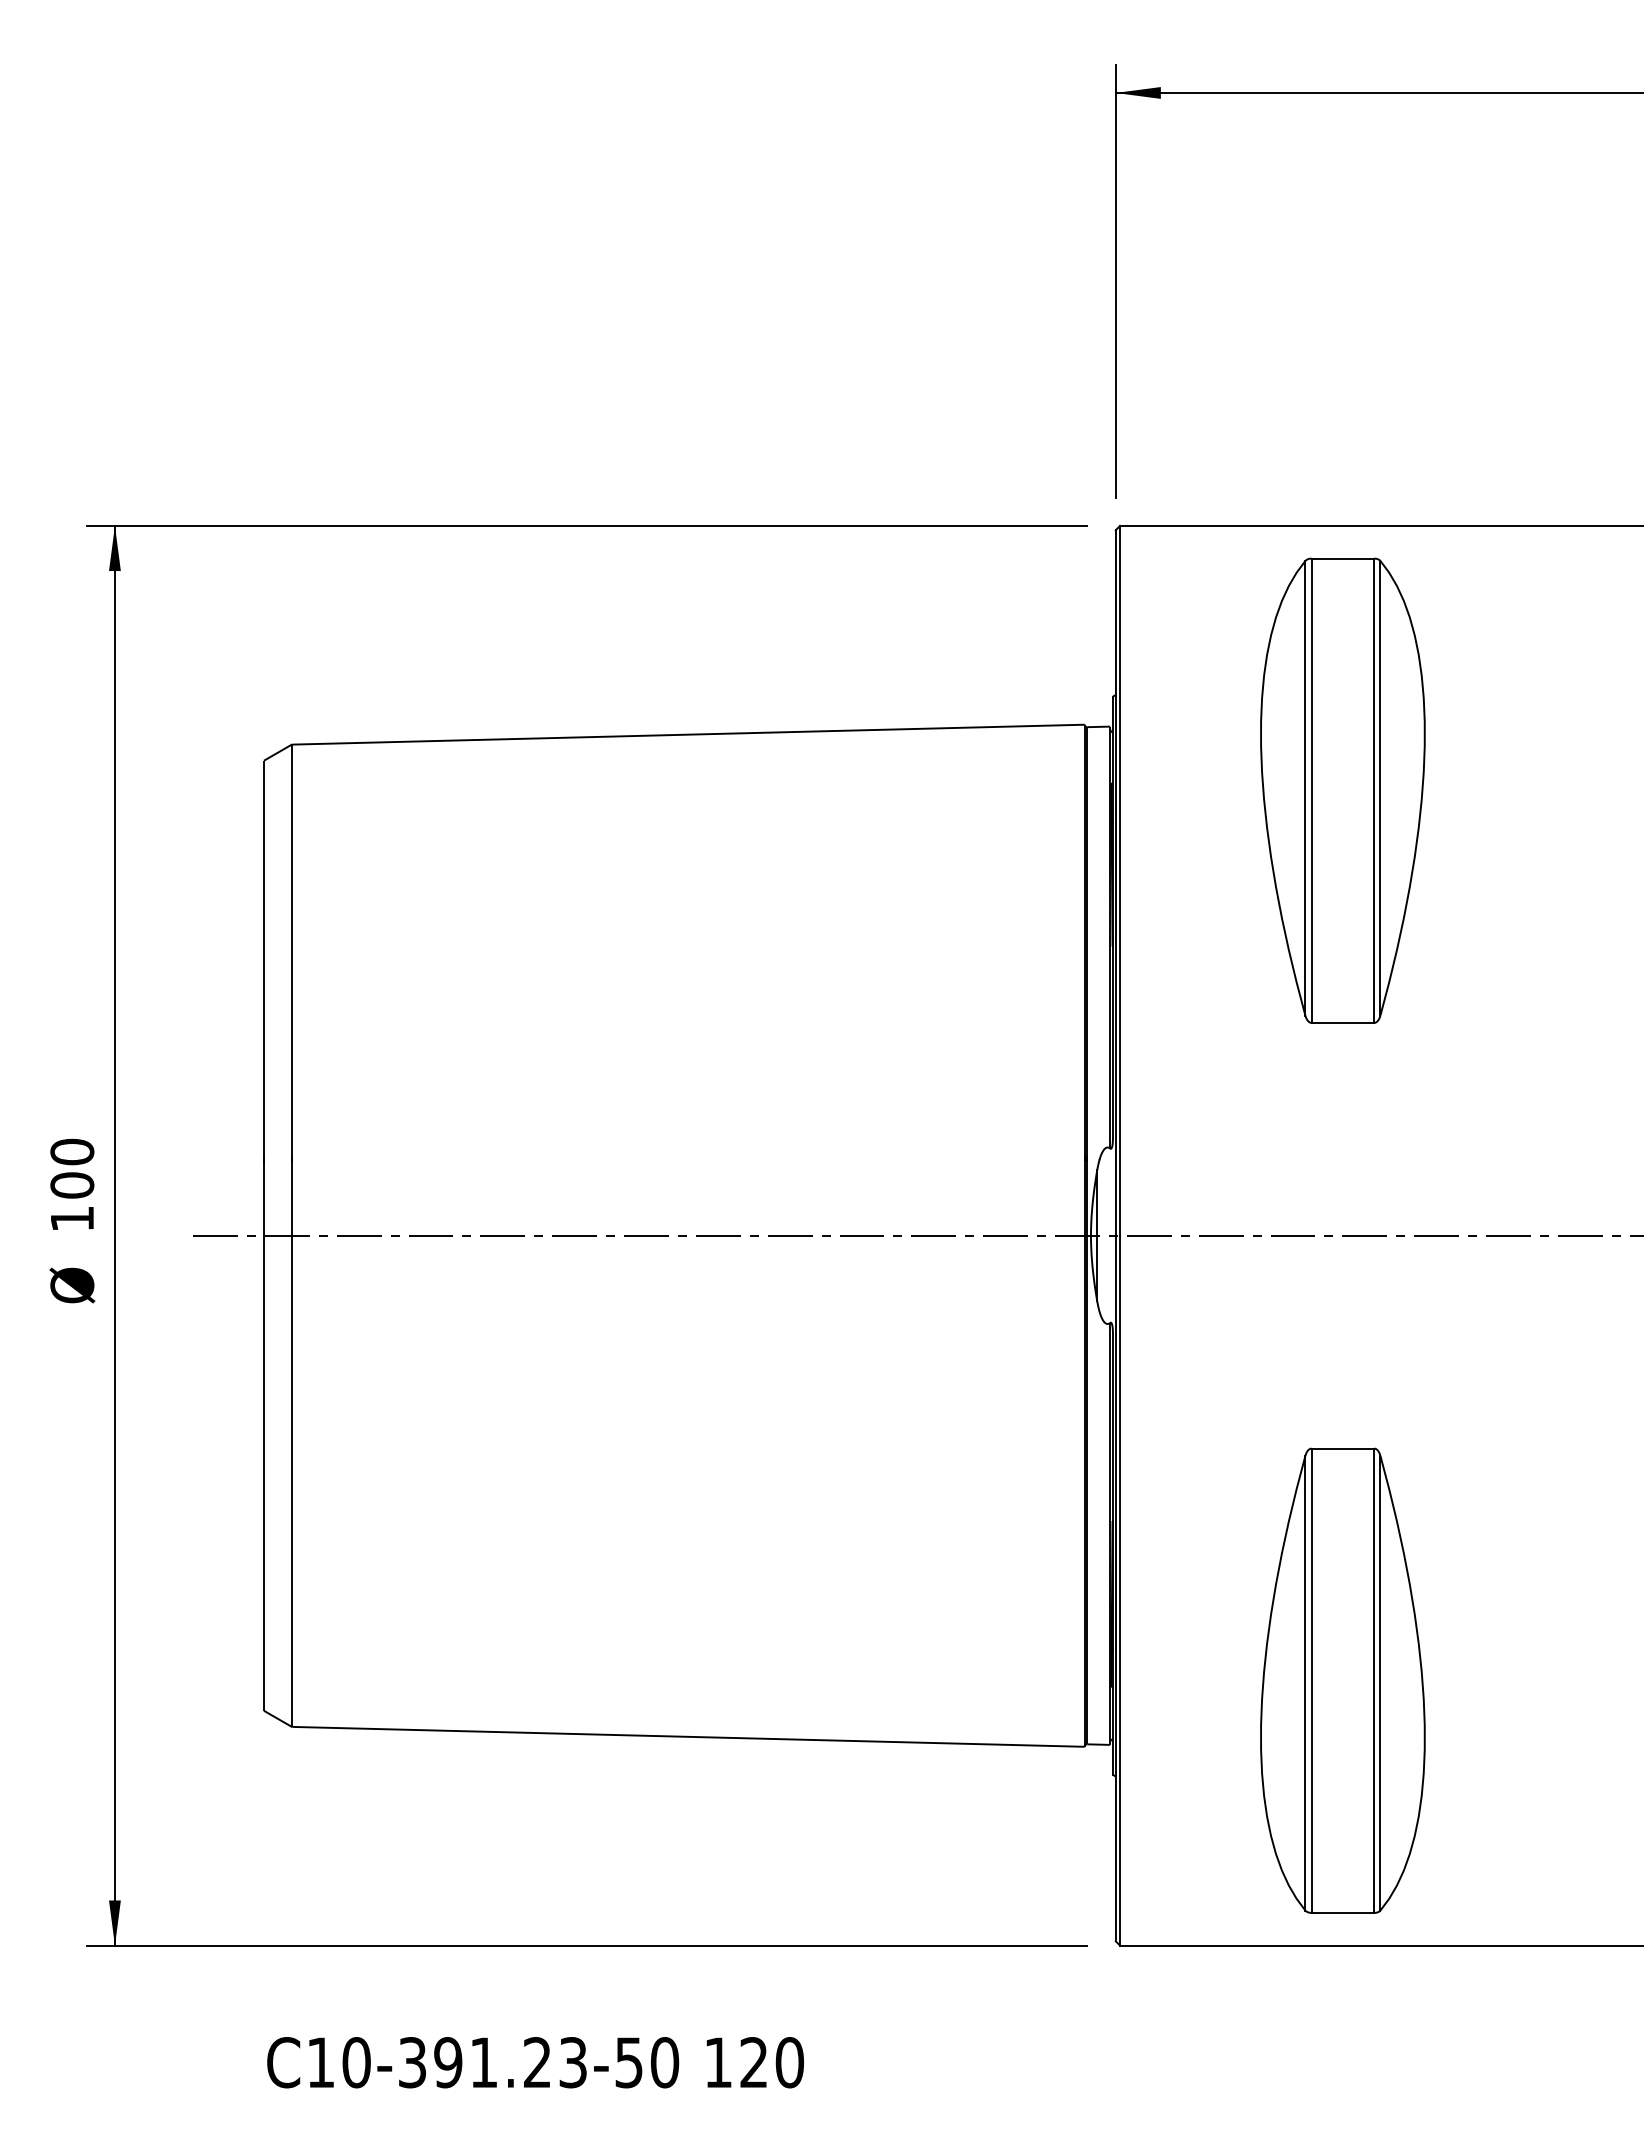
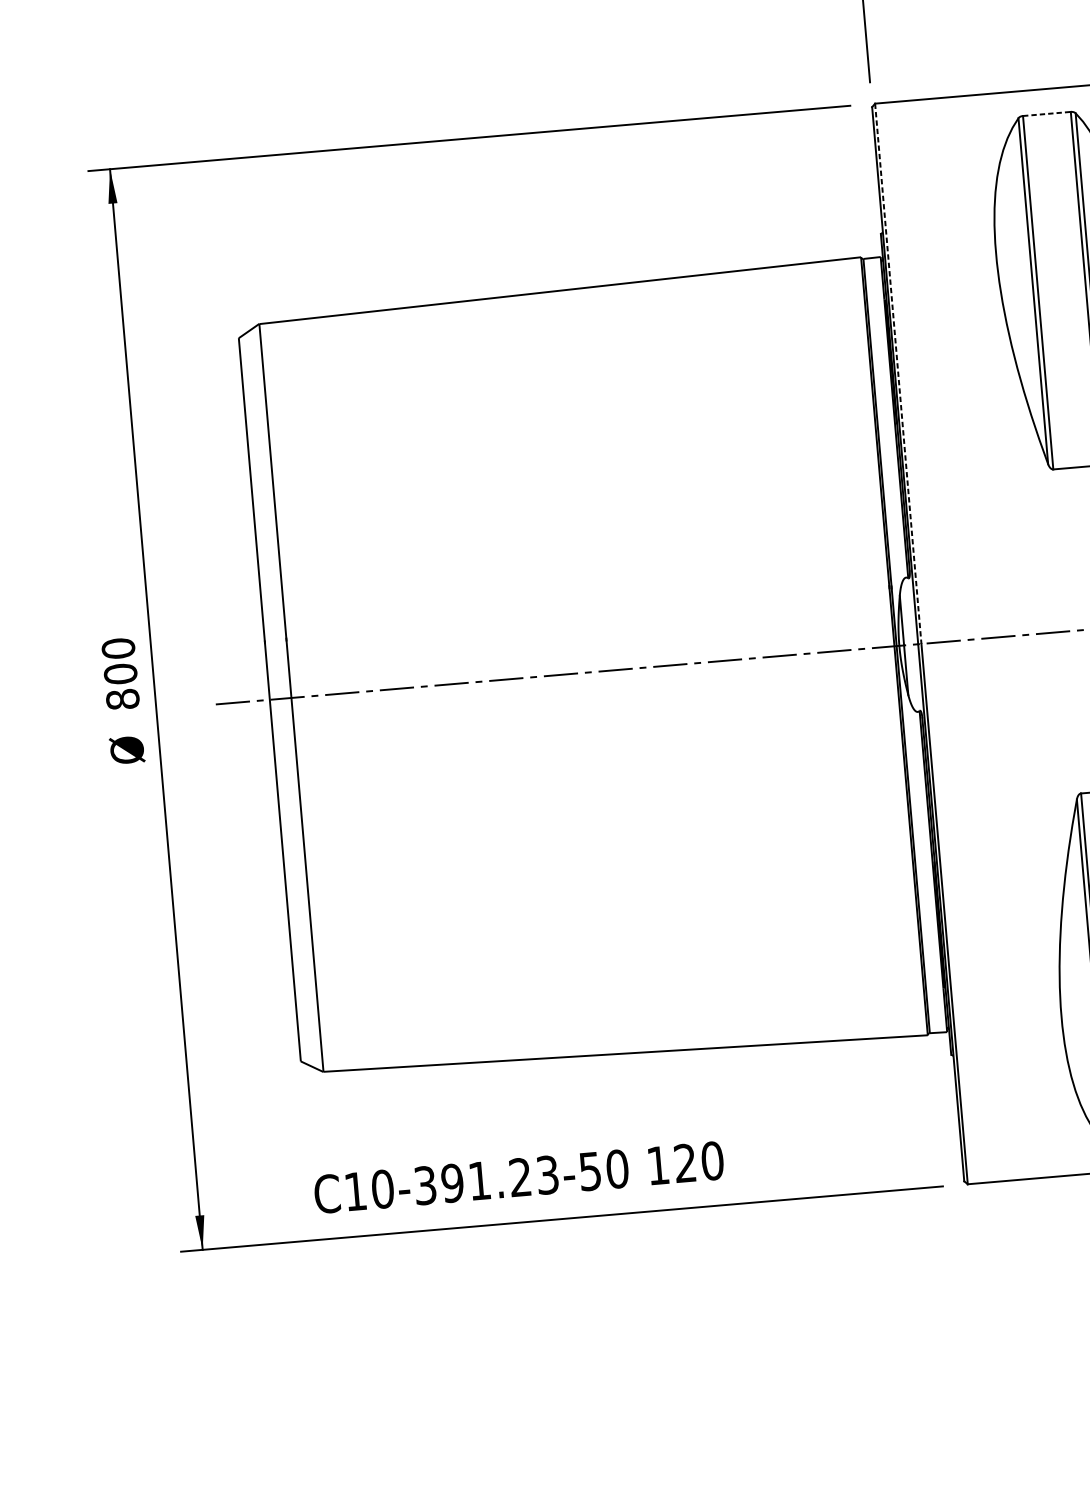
line: (1343, 558) -> (1047, 113), solid -> dashed
line: (1120, 880) -> (898, 373), solid -> dashed
text: (72, 1218) -> (122, 699), 100 -> 800
text: (535, 2062) -> (518, 1177), moved

